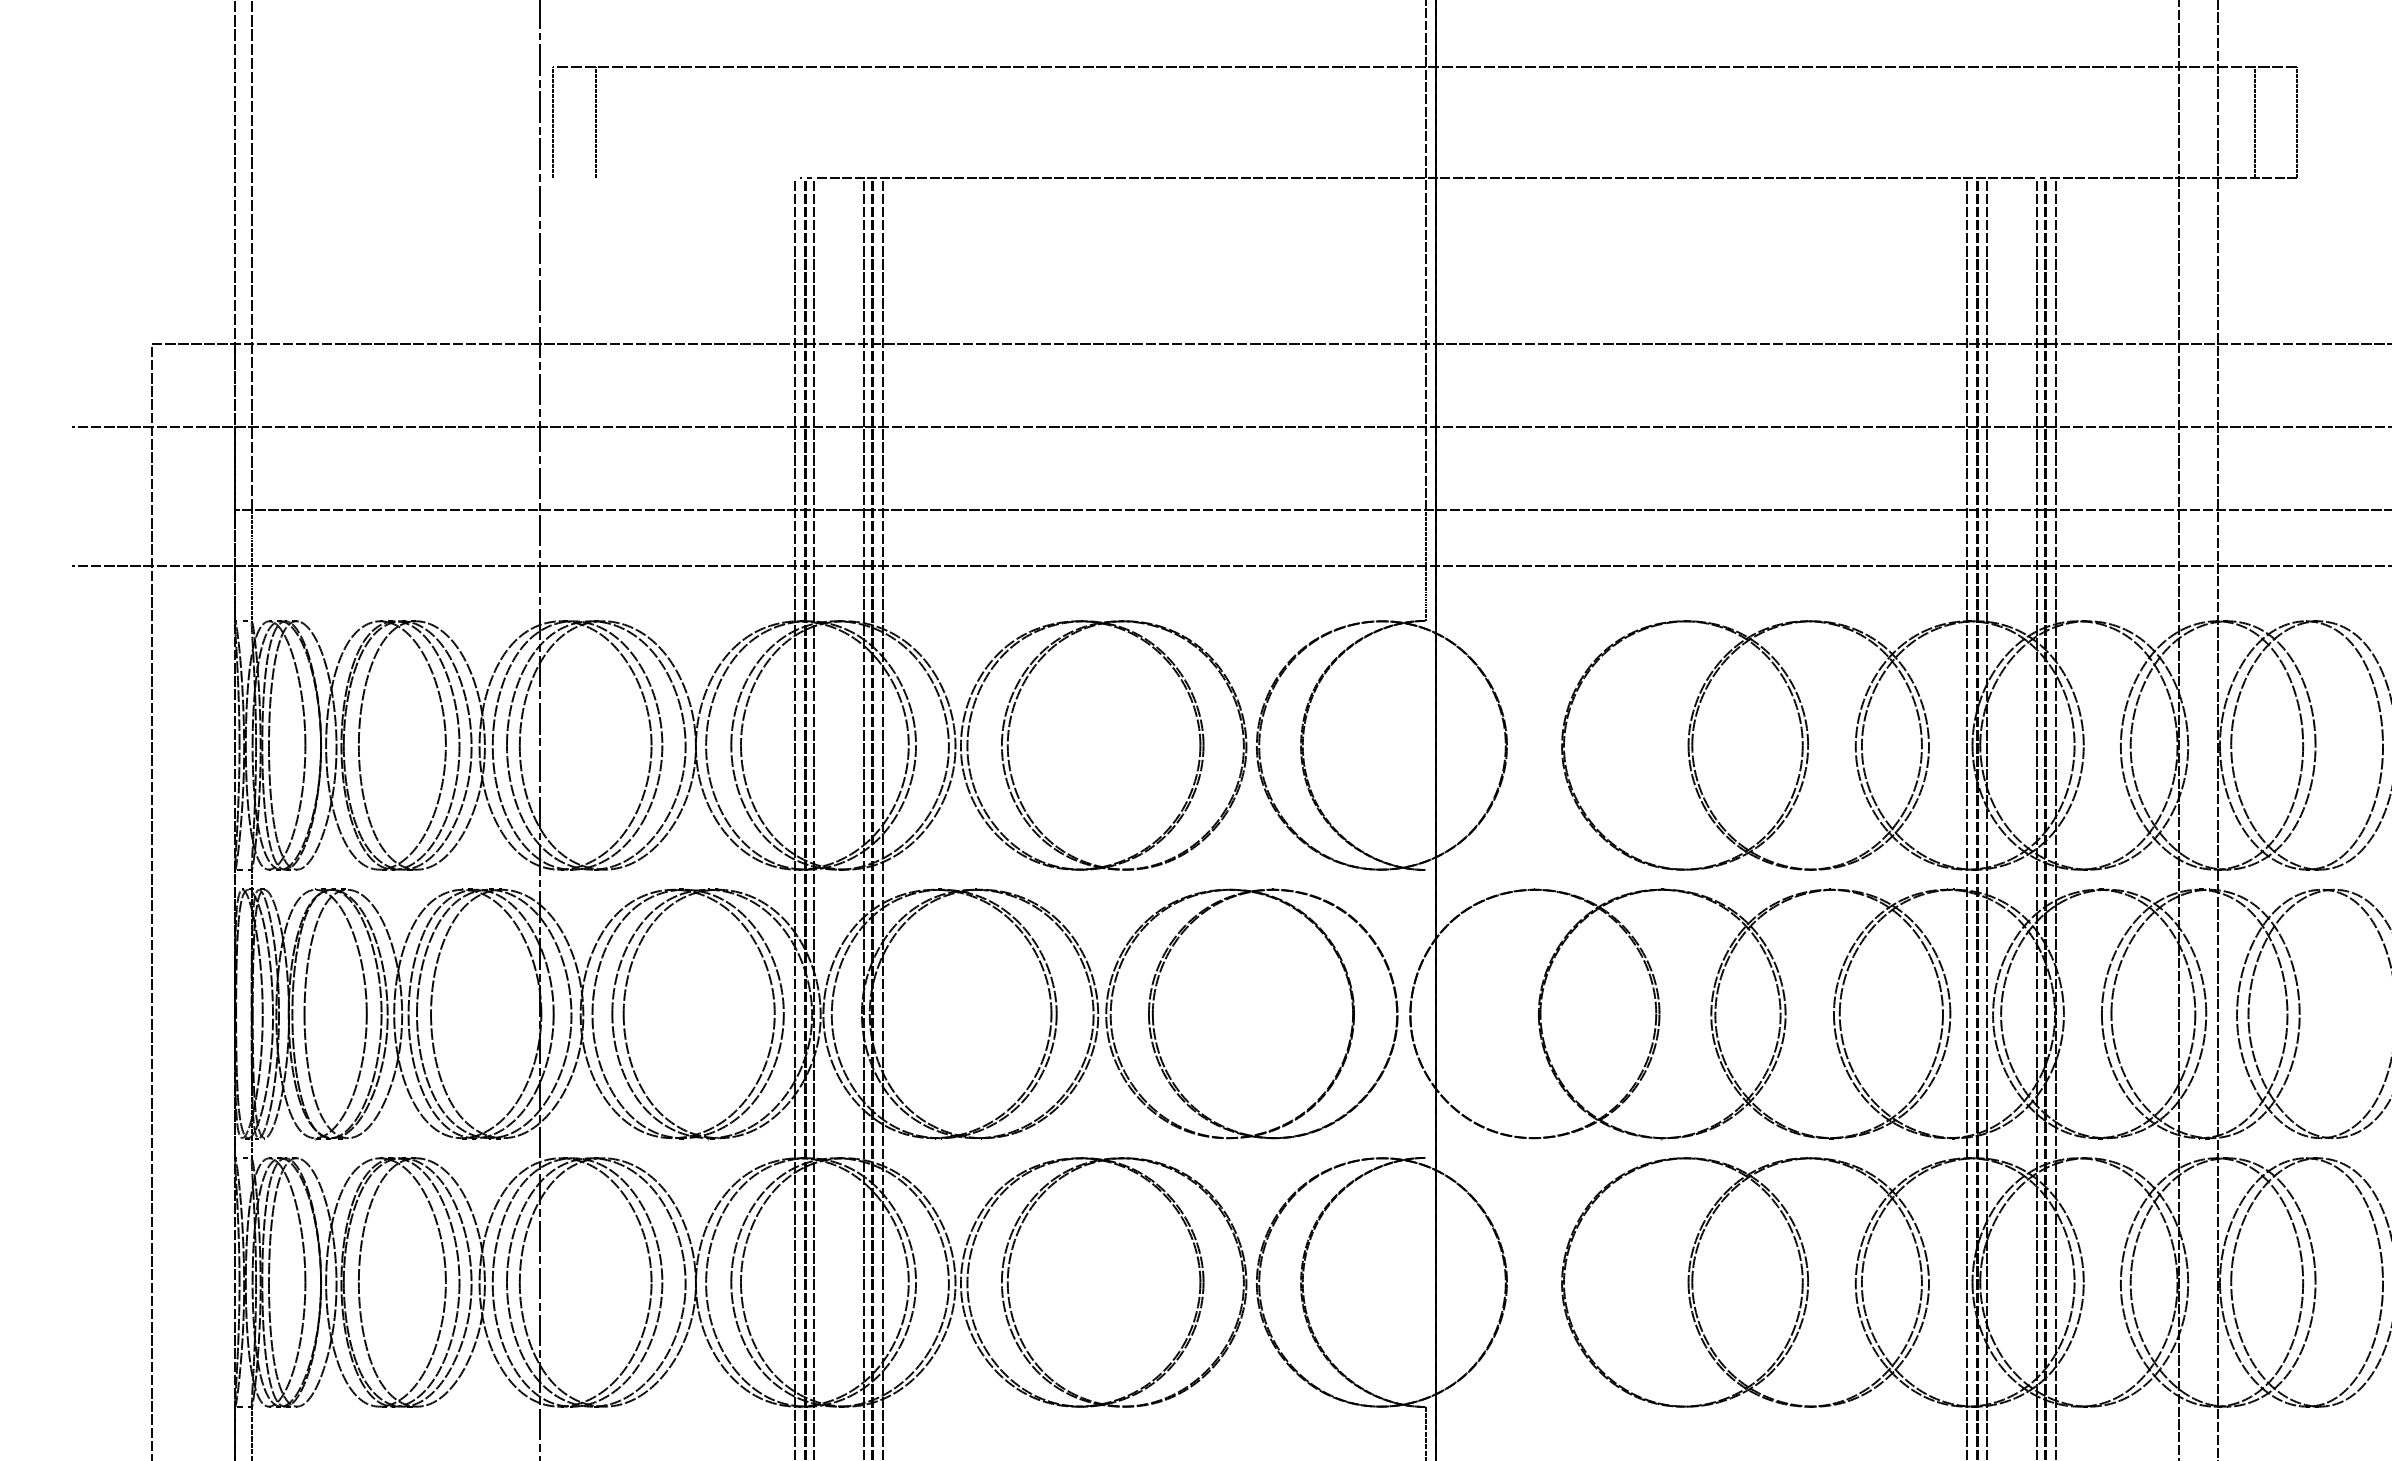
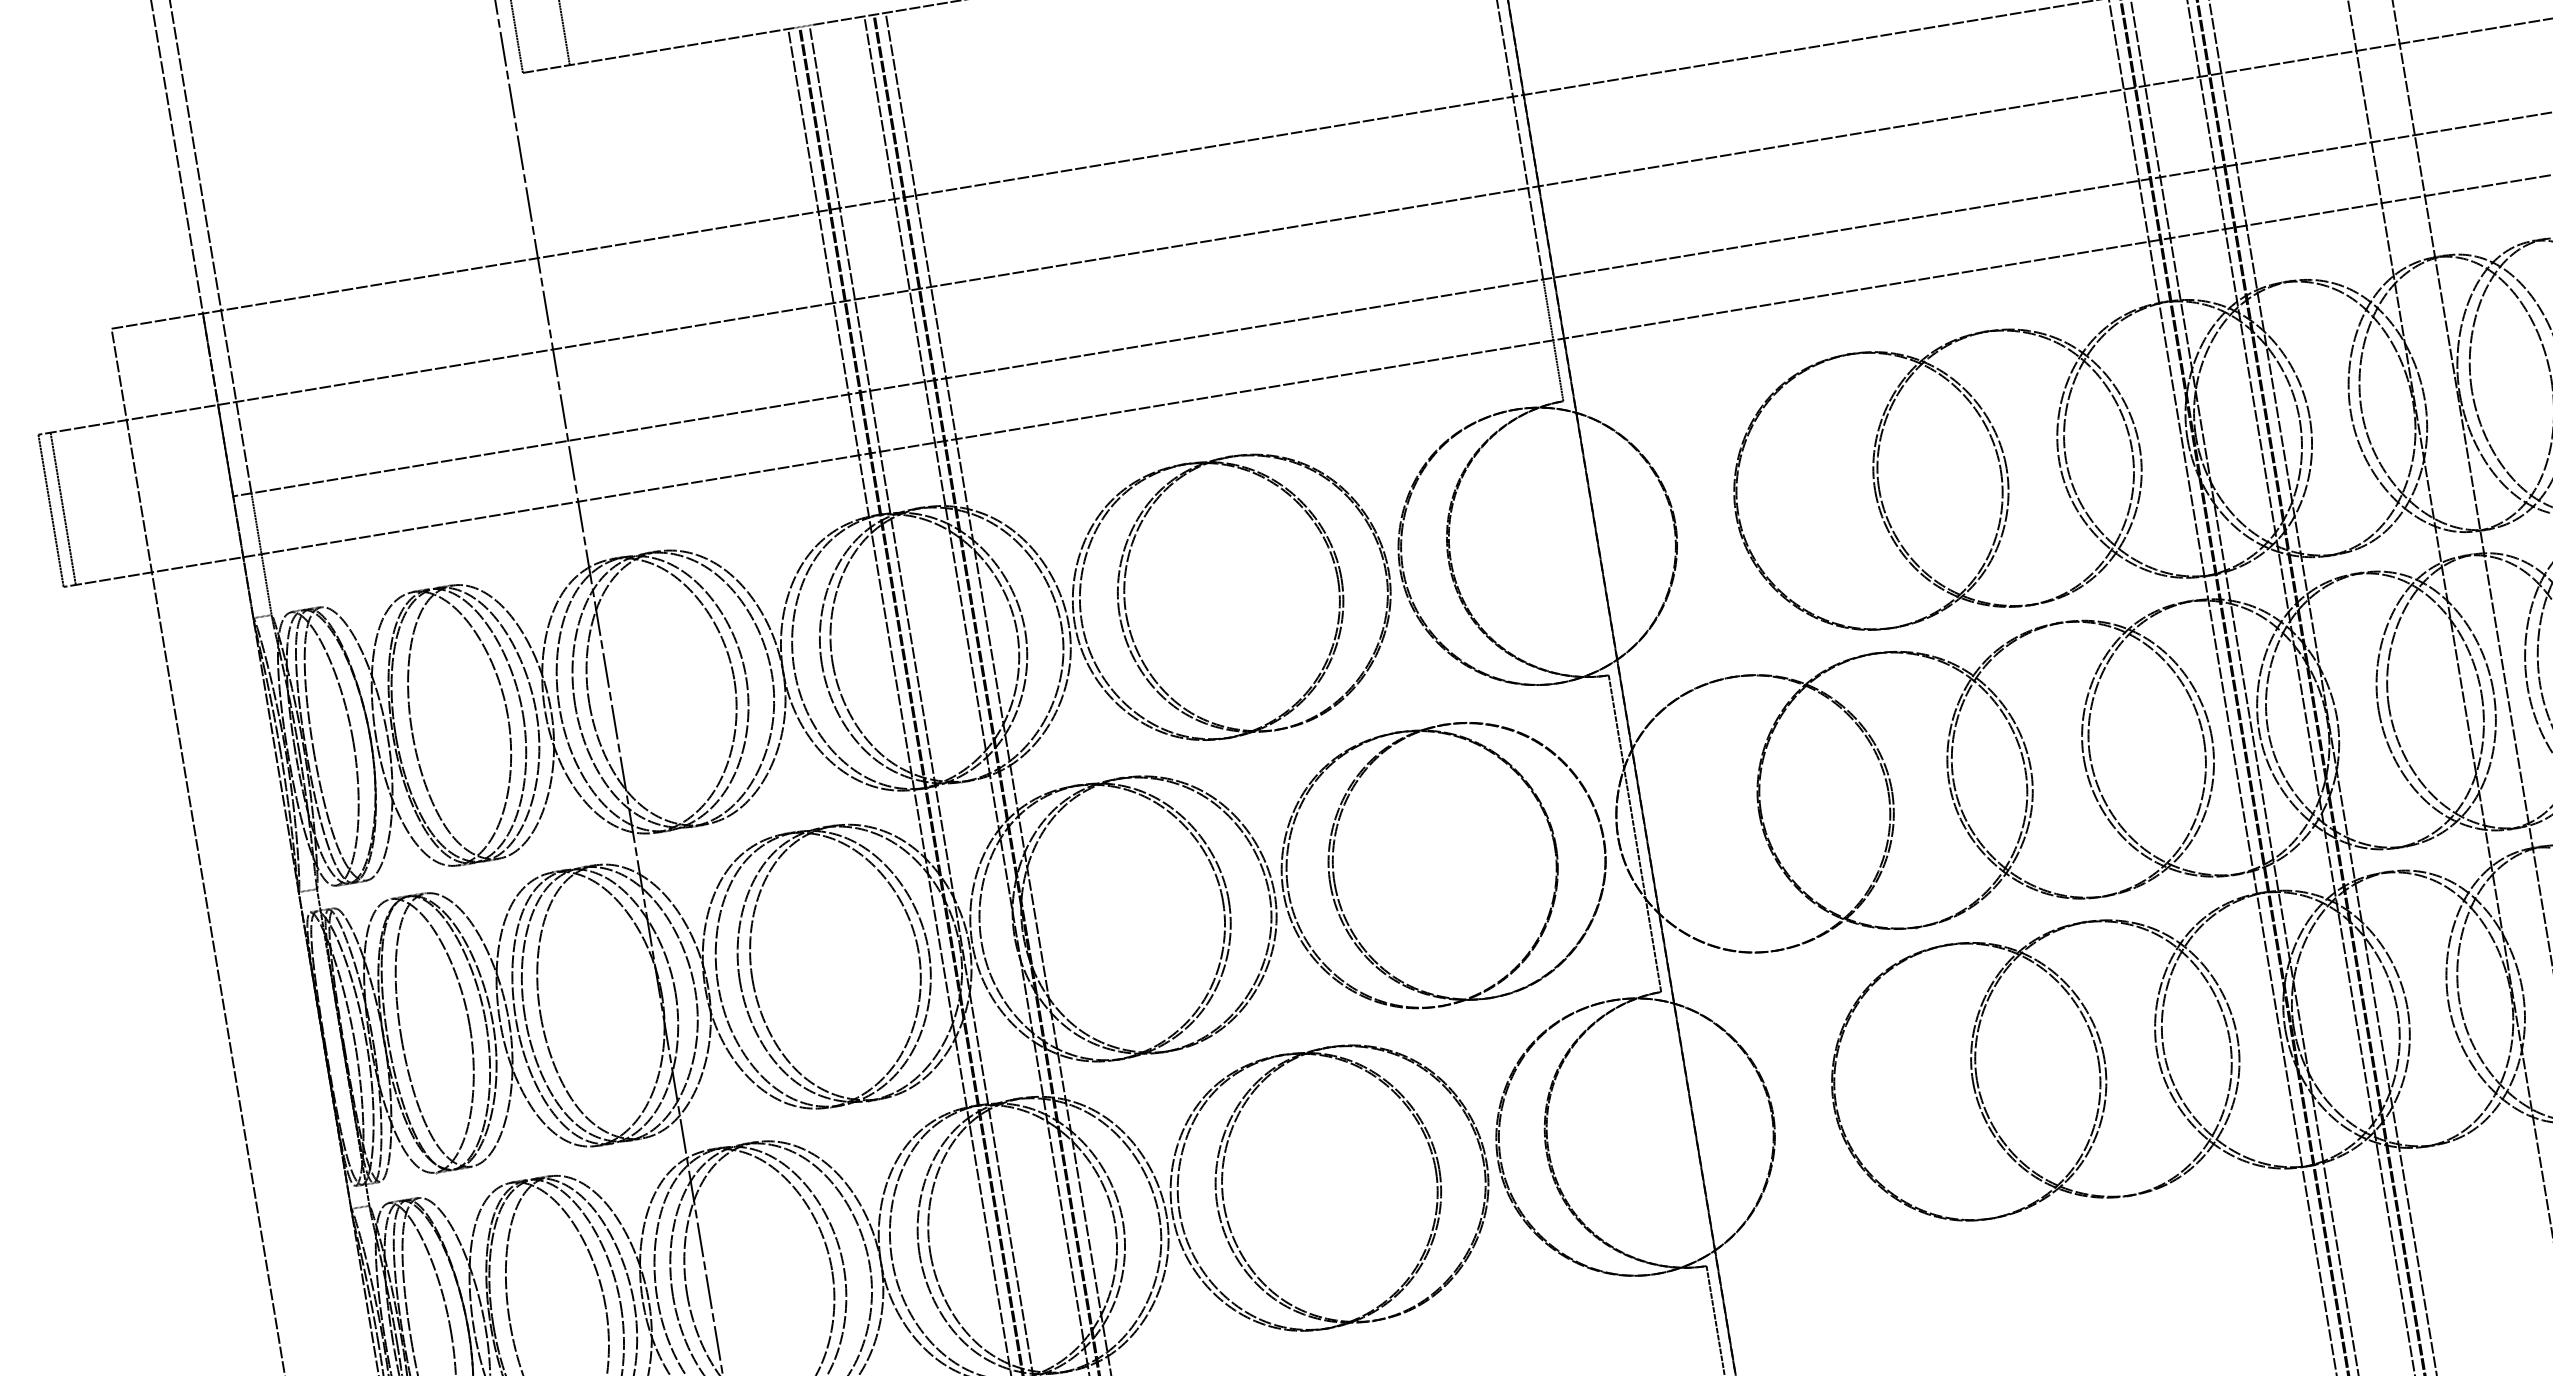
line: (676, 178) -> (658, 51), added
line: (71, 496) -> (50, 511), added
line: (82, 496) -> (62, 509), added
line: (1425, 1013) -> (1634, 833), added

